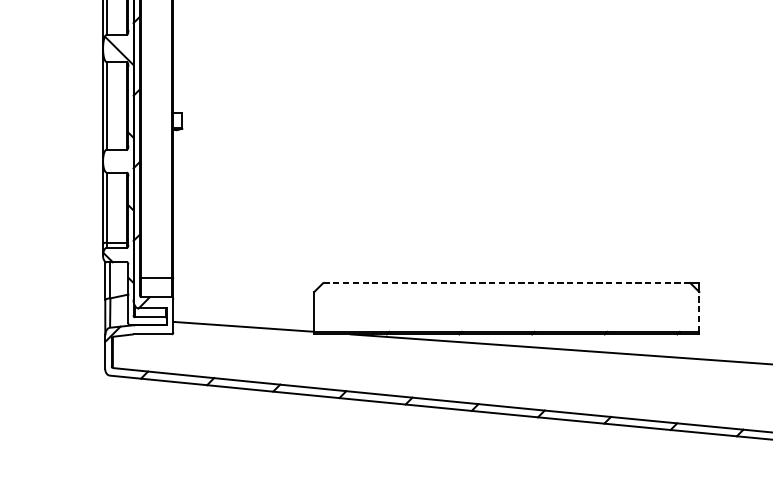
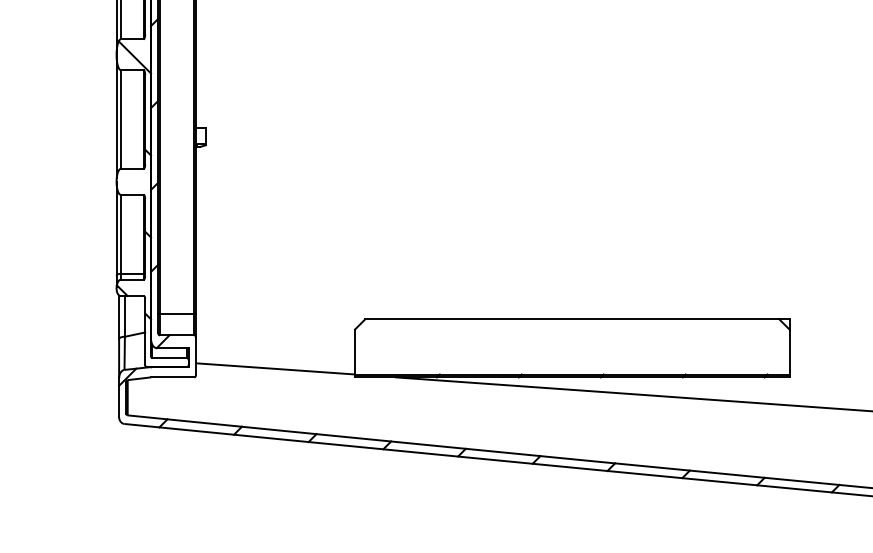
line: (506, 283) -> (571, 319), dashed -> solid
line: (699, 311) -> (789, 351), dashed -> solid

